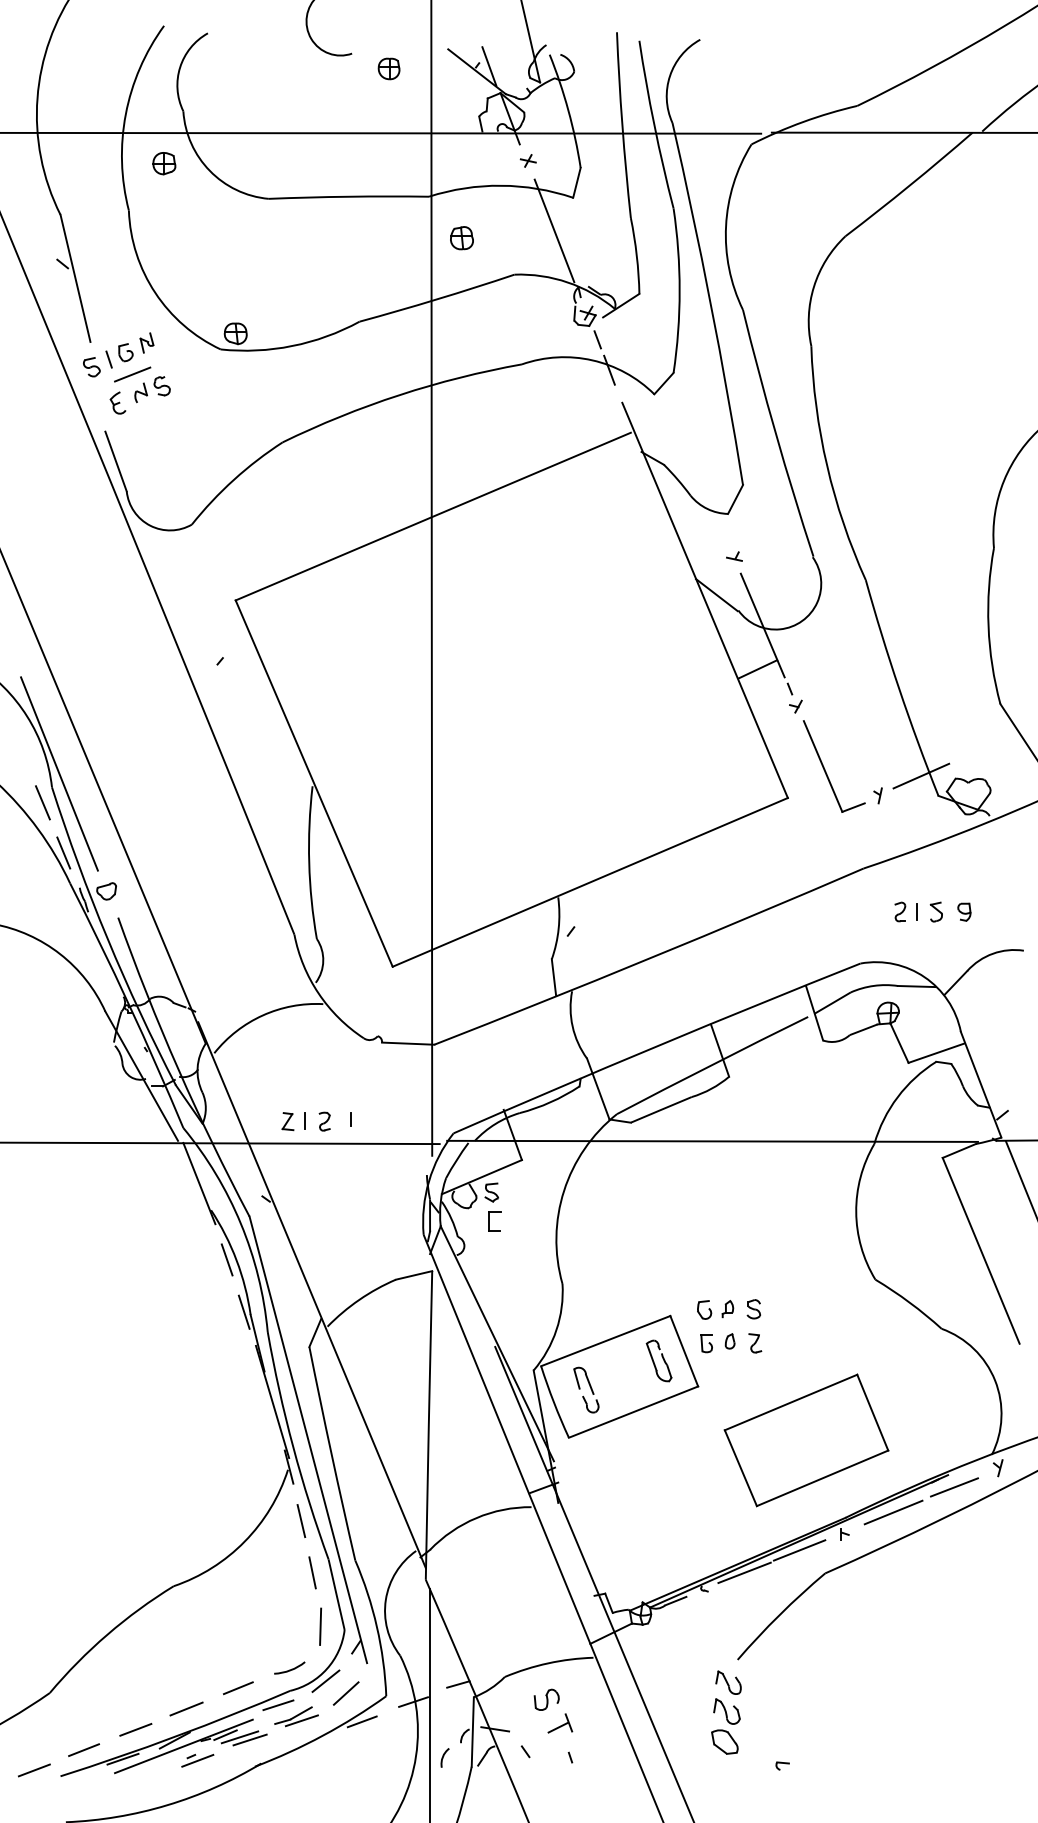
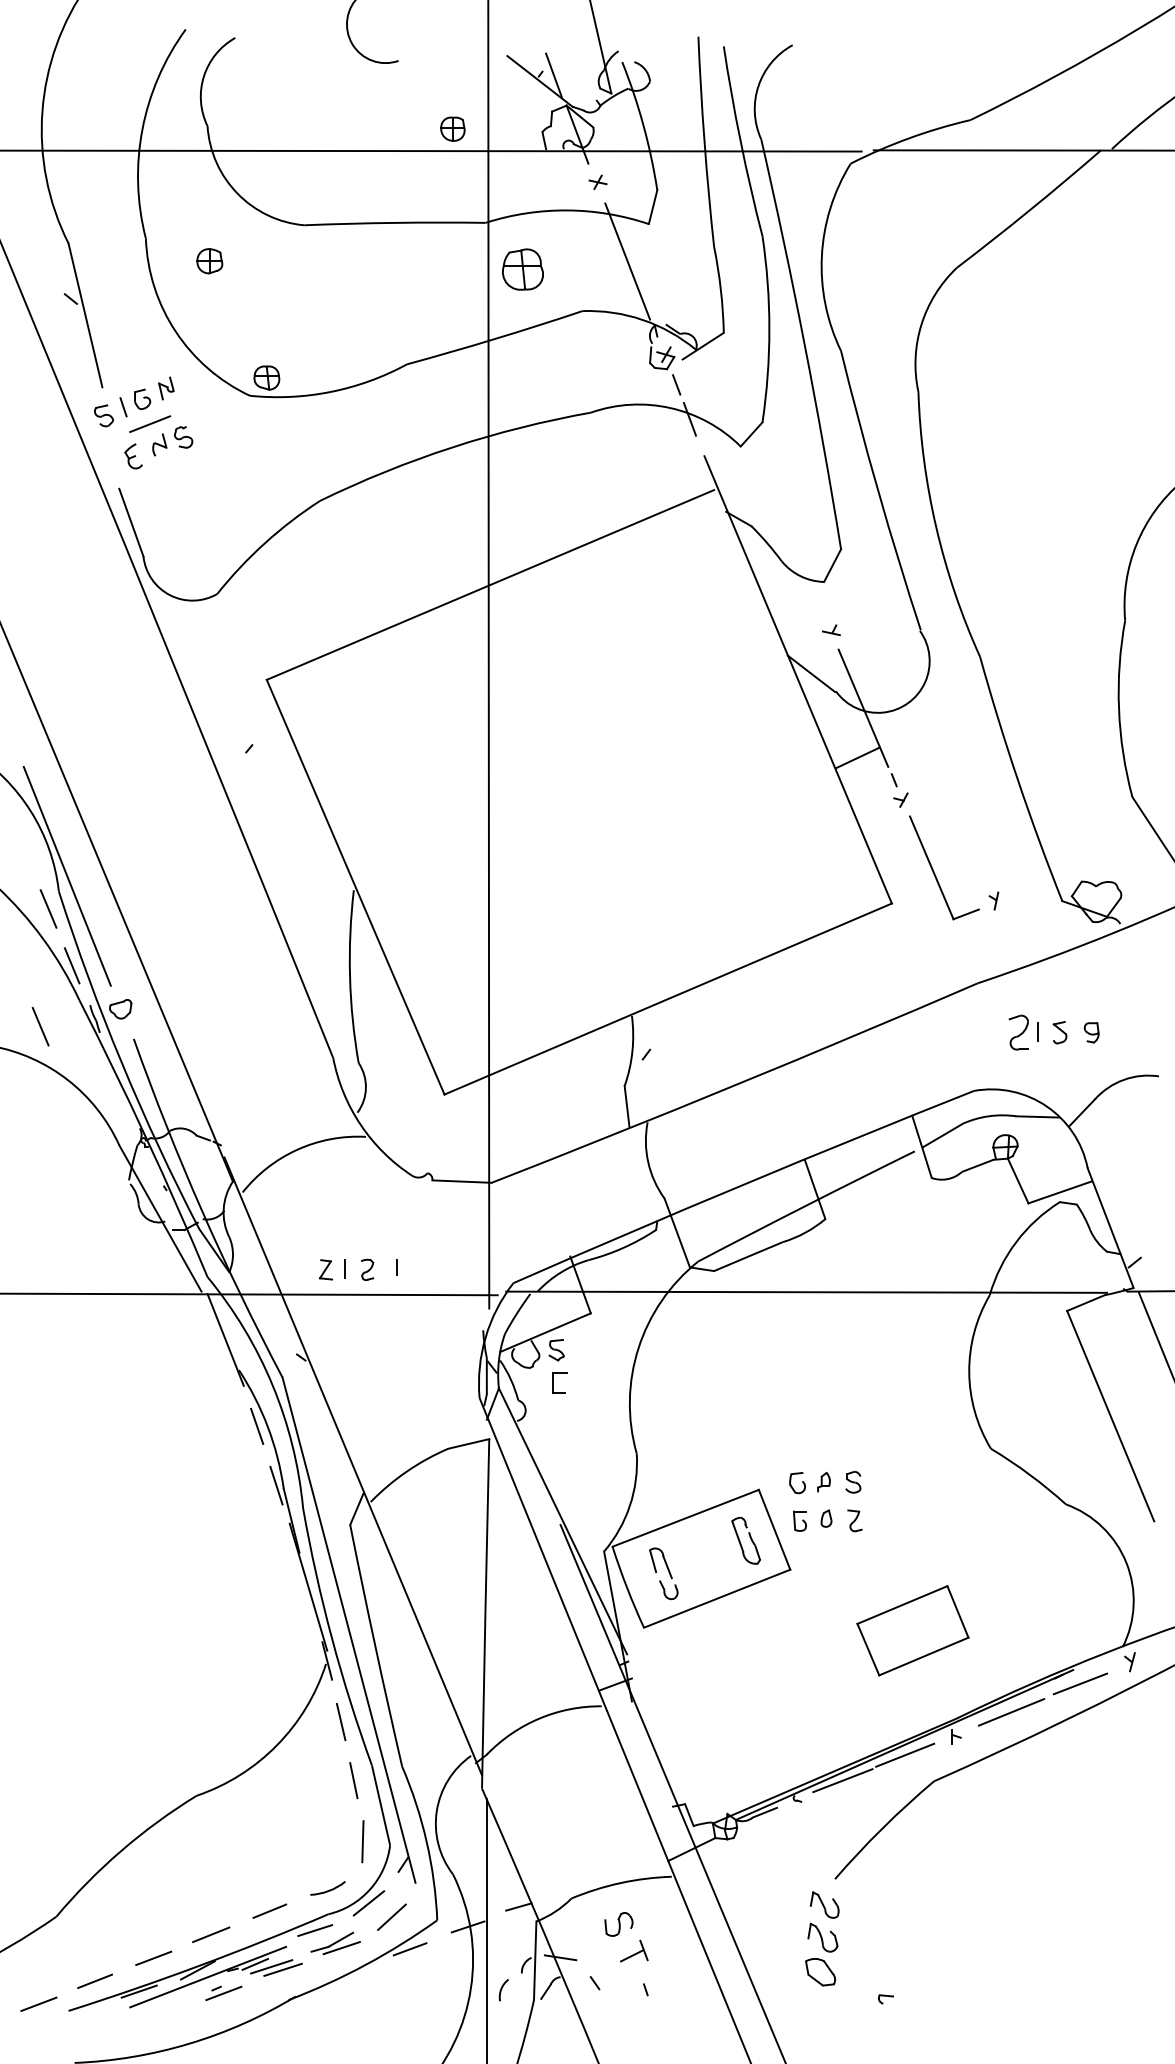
part: (388, 68) -> (452, 128), moved
part: (164, 163) -> (209, 261), moved
part: (461, 238) -> (522, 270), size x1.6
line: (921, 775) -> (1043, 878), removed
line: (35, 906) -> (40, 1026), added
part: (900, 911) -> (1019, 1032), size x1.6
part: (806, 1440) -> (912, 1630), size x0.6

